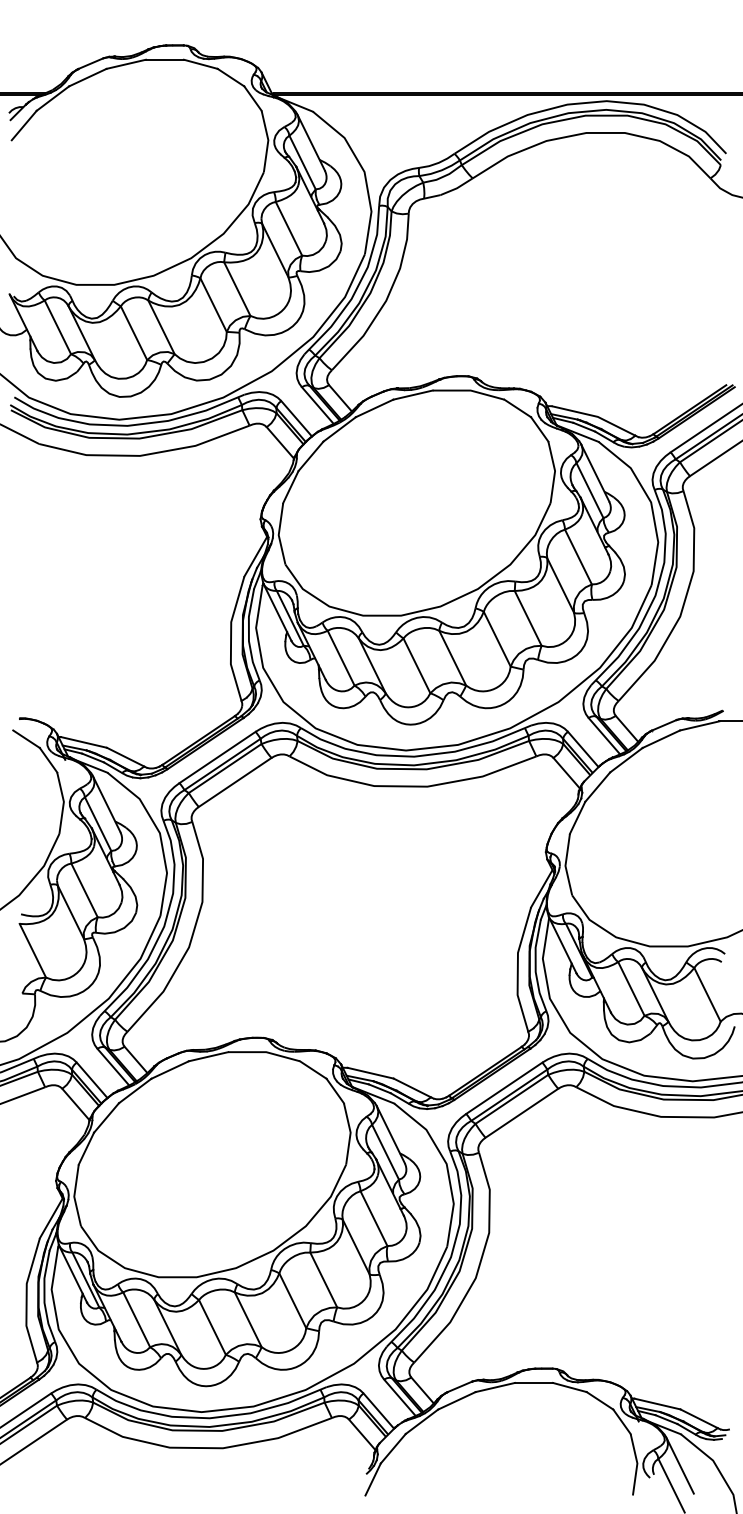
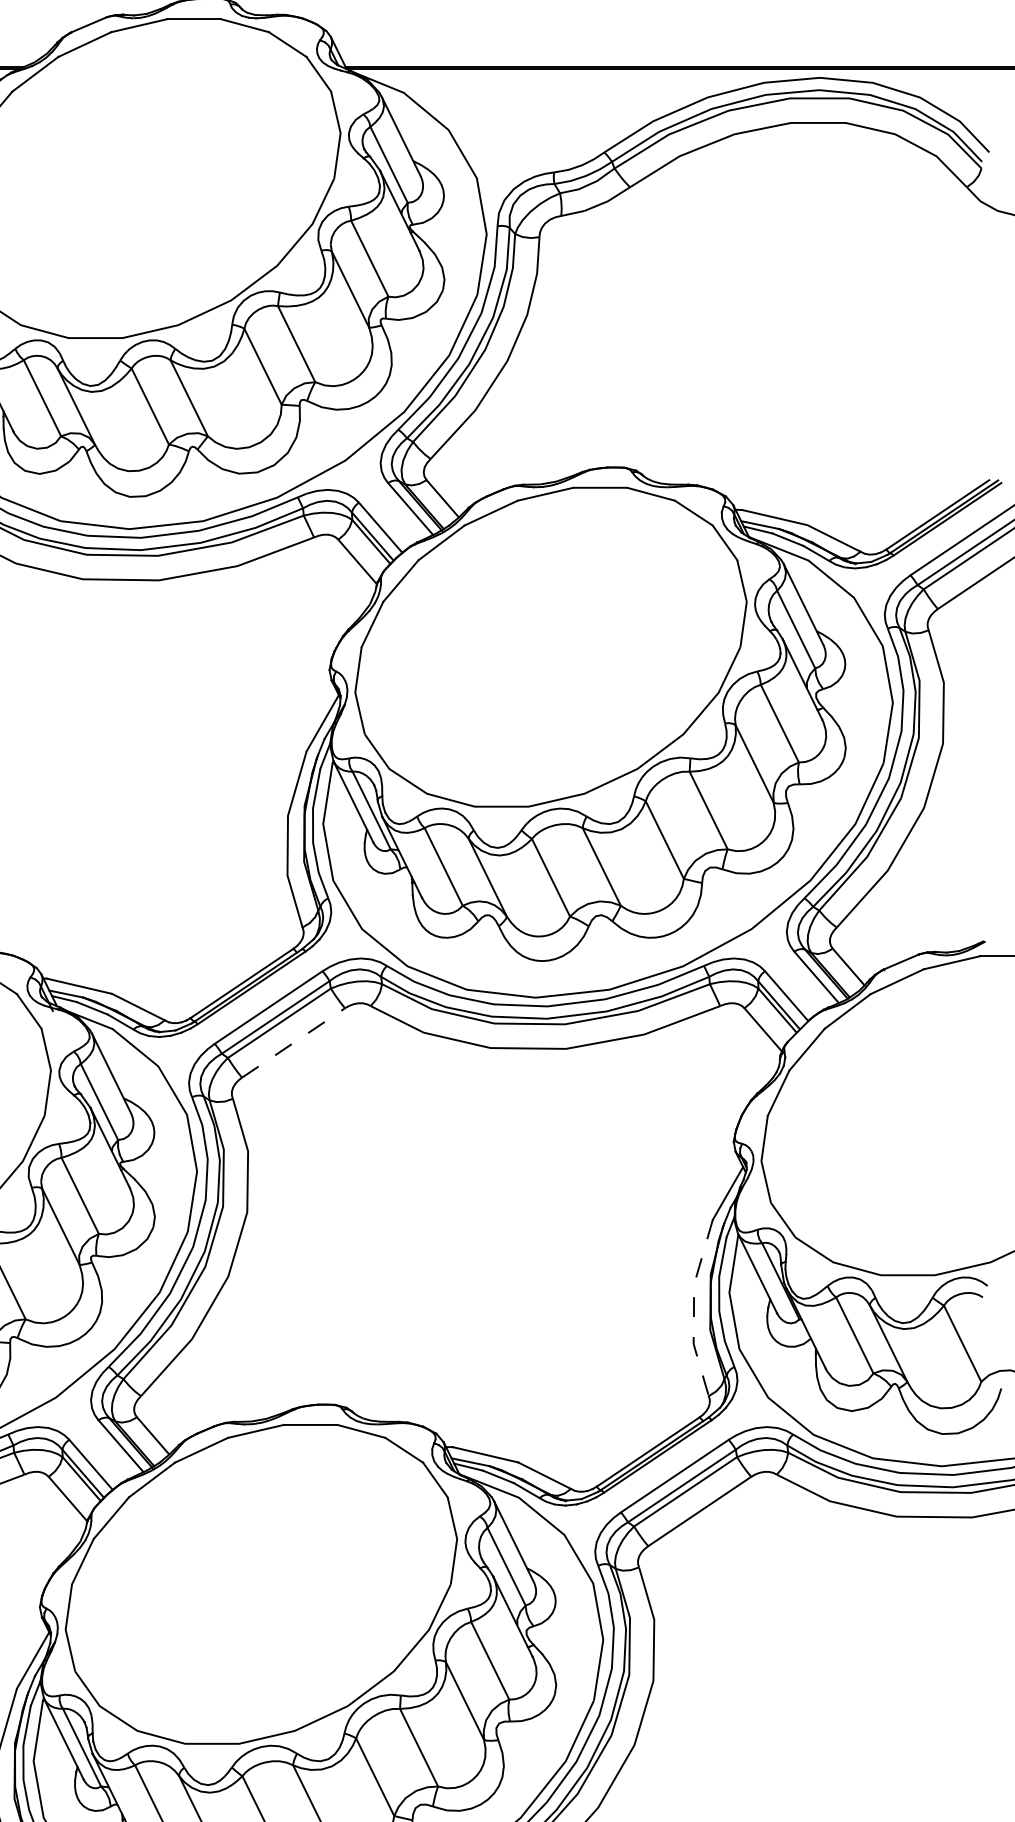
line: (235, 782) -> (294, 1042), solid -> dashed
line: (517, 969) -> (693, 1307), solid -> dashed

